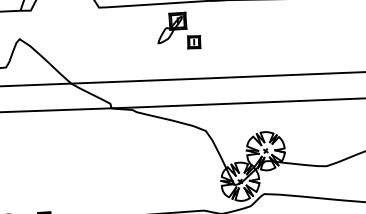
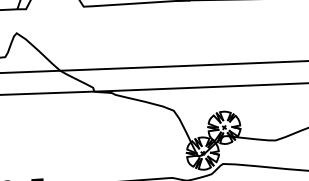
part: (179, 30) -> (151, 25), removed

